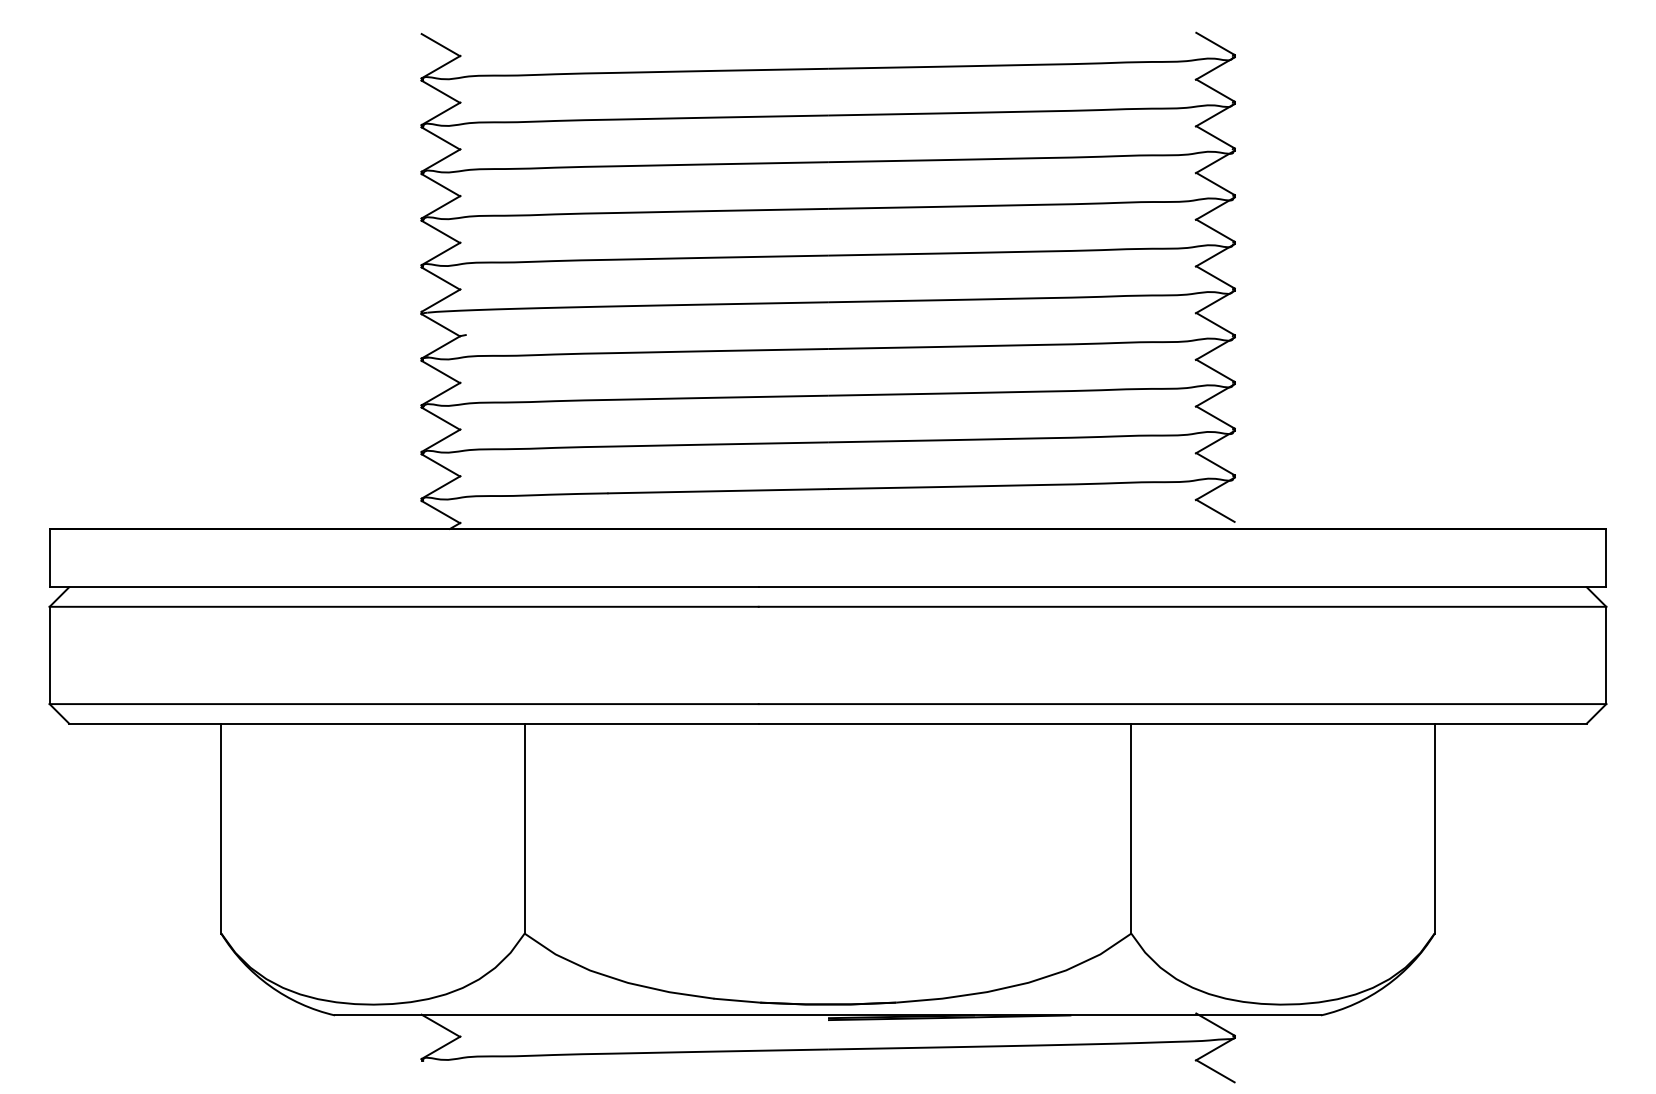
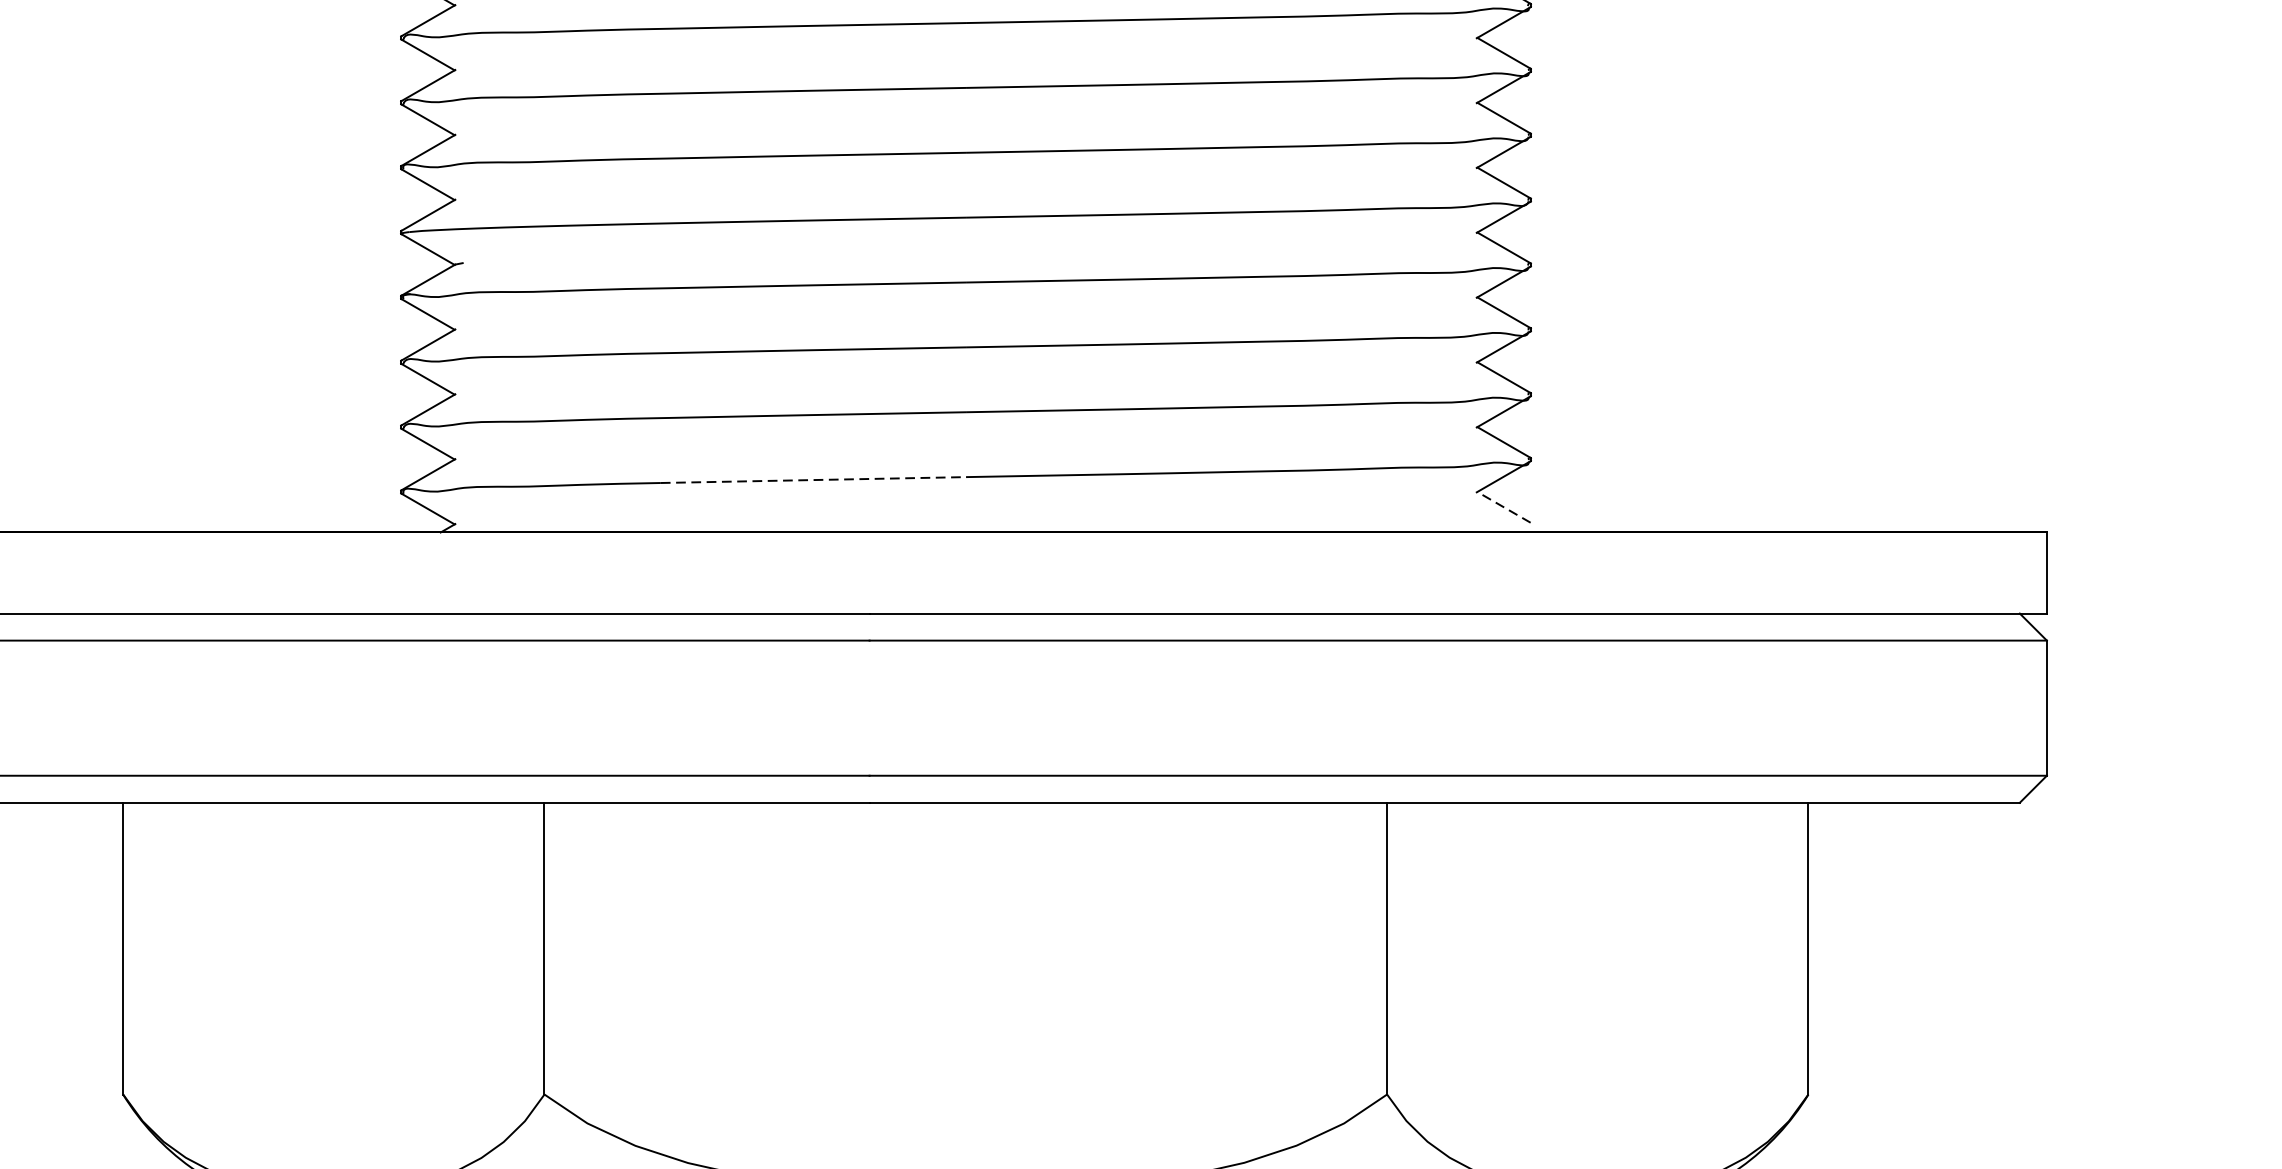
line: (718, 491) -> (813, 480), solid -> dashed
line: (1215, 510) -> (1504, 506), solid -> dashed

